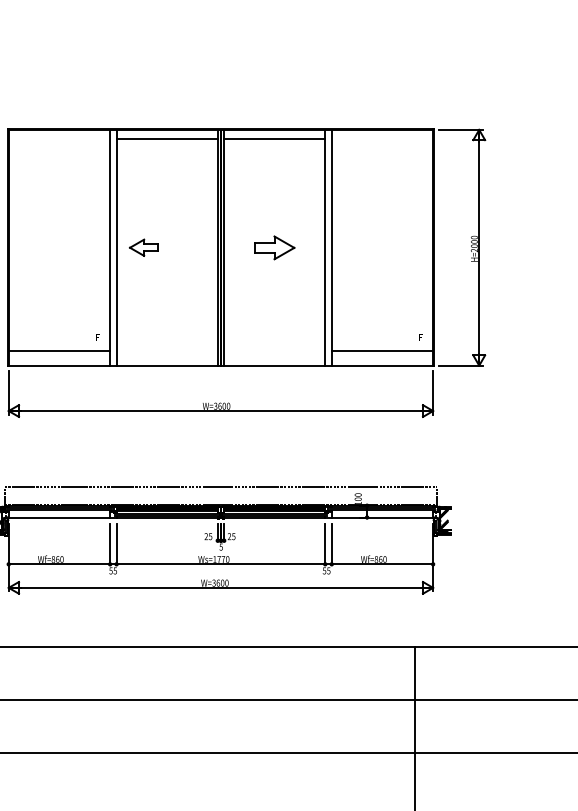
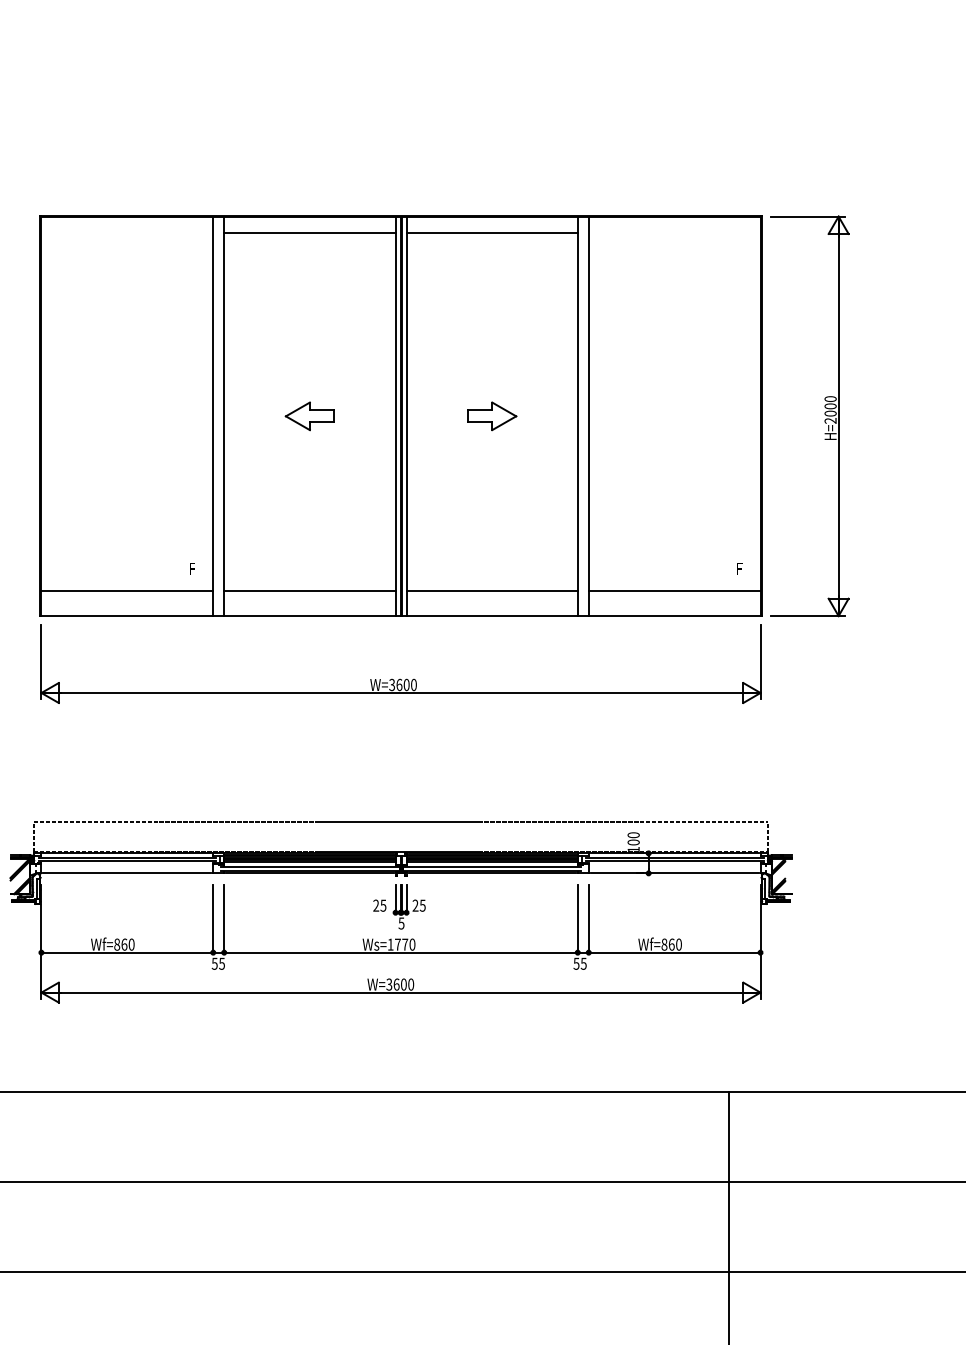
part: (143, 247) -> (308, 415), moved
part: (275, 247) -> (493, 415), size x0.71
line: (166, 350) -> (308, 590), added
line: (274, 350) -> (491, 590), added

